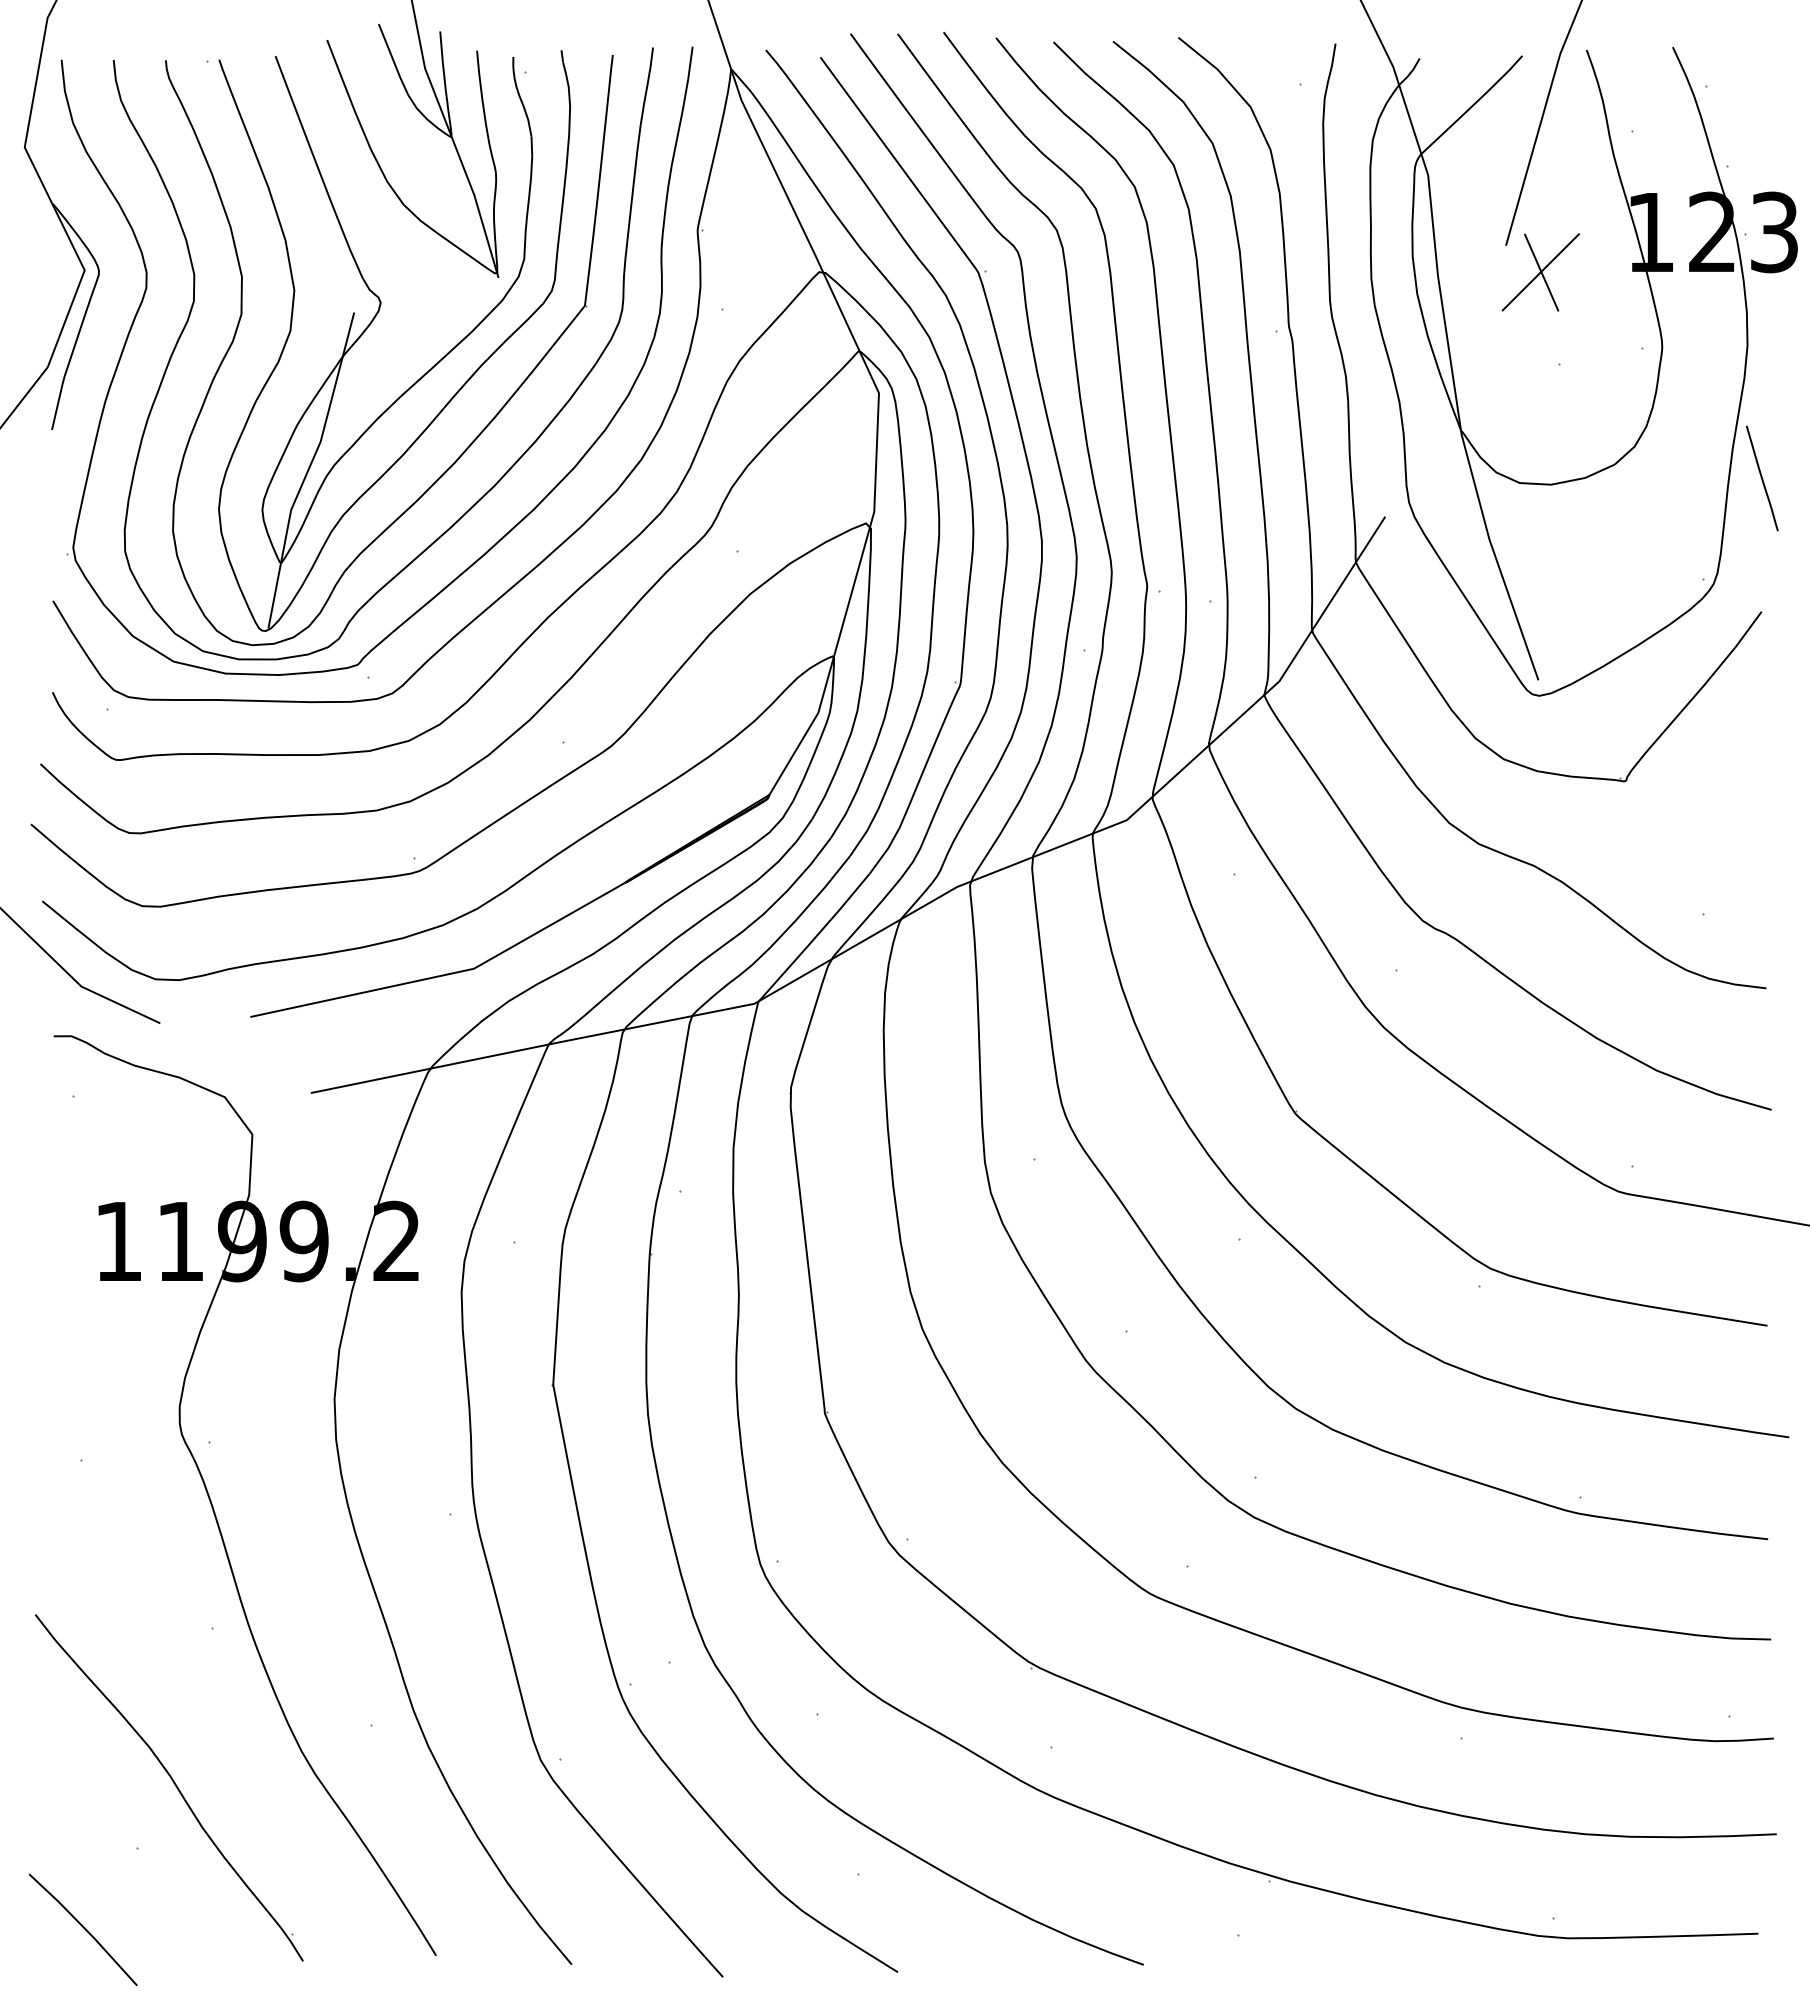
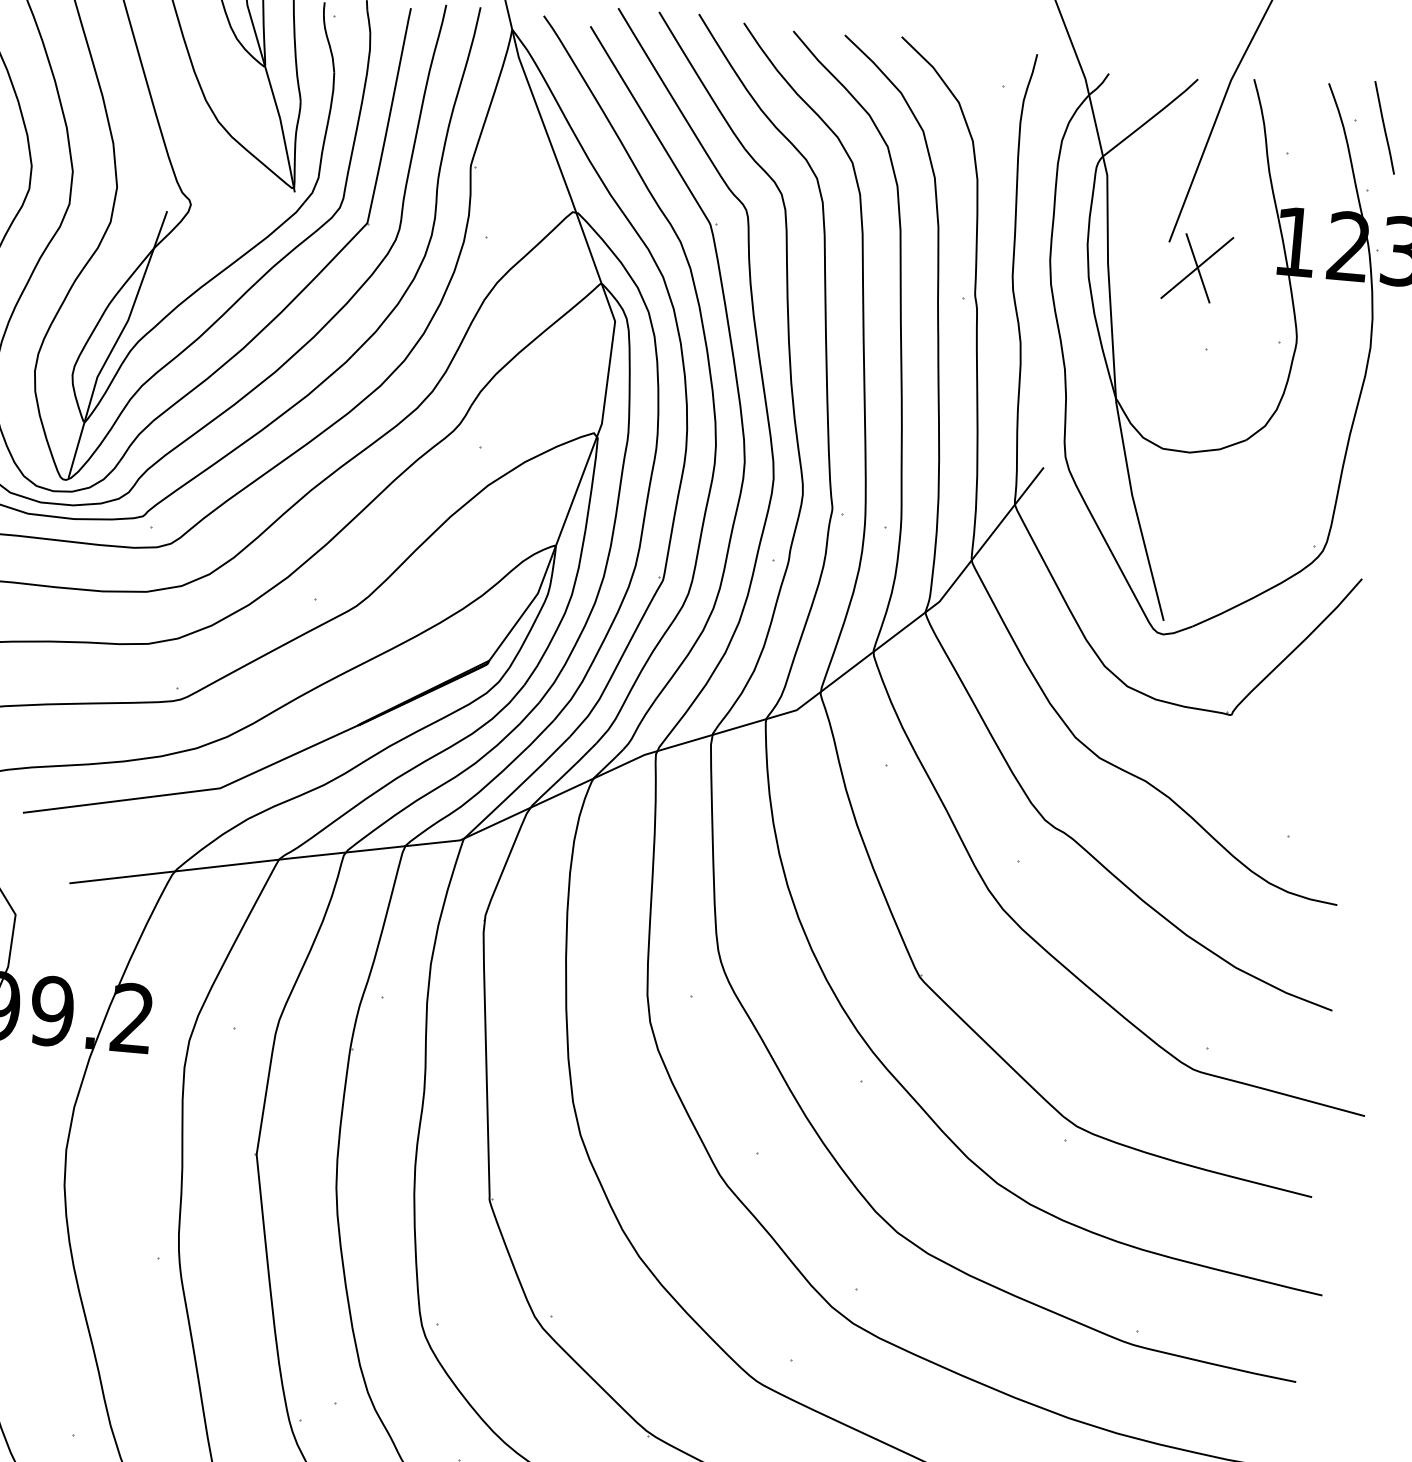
line: (1762, 478) -> (1384, 127), moved

